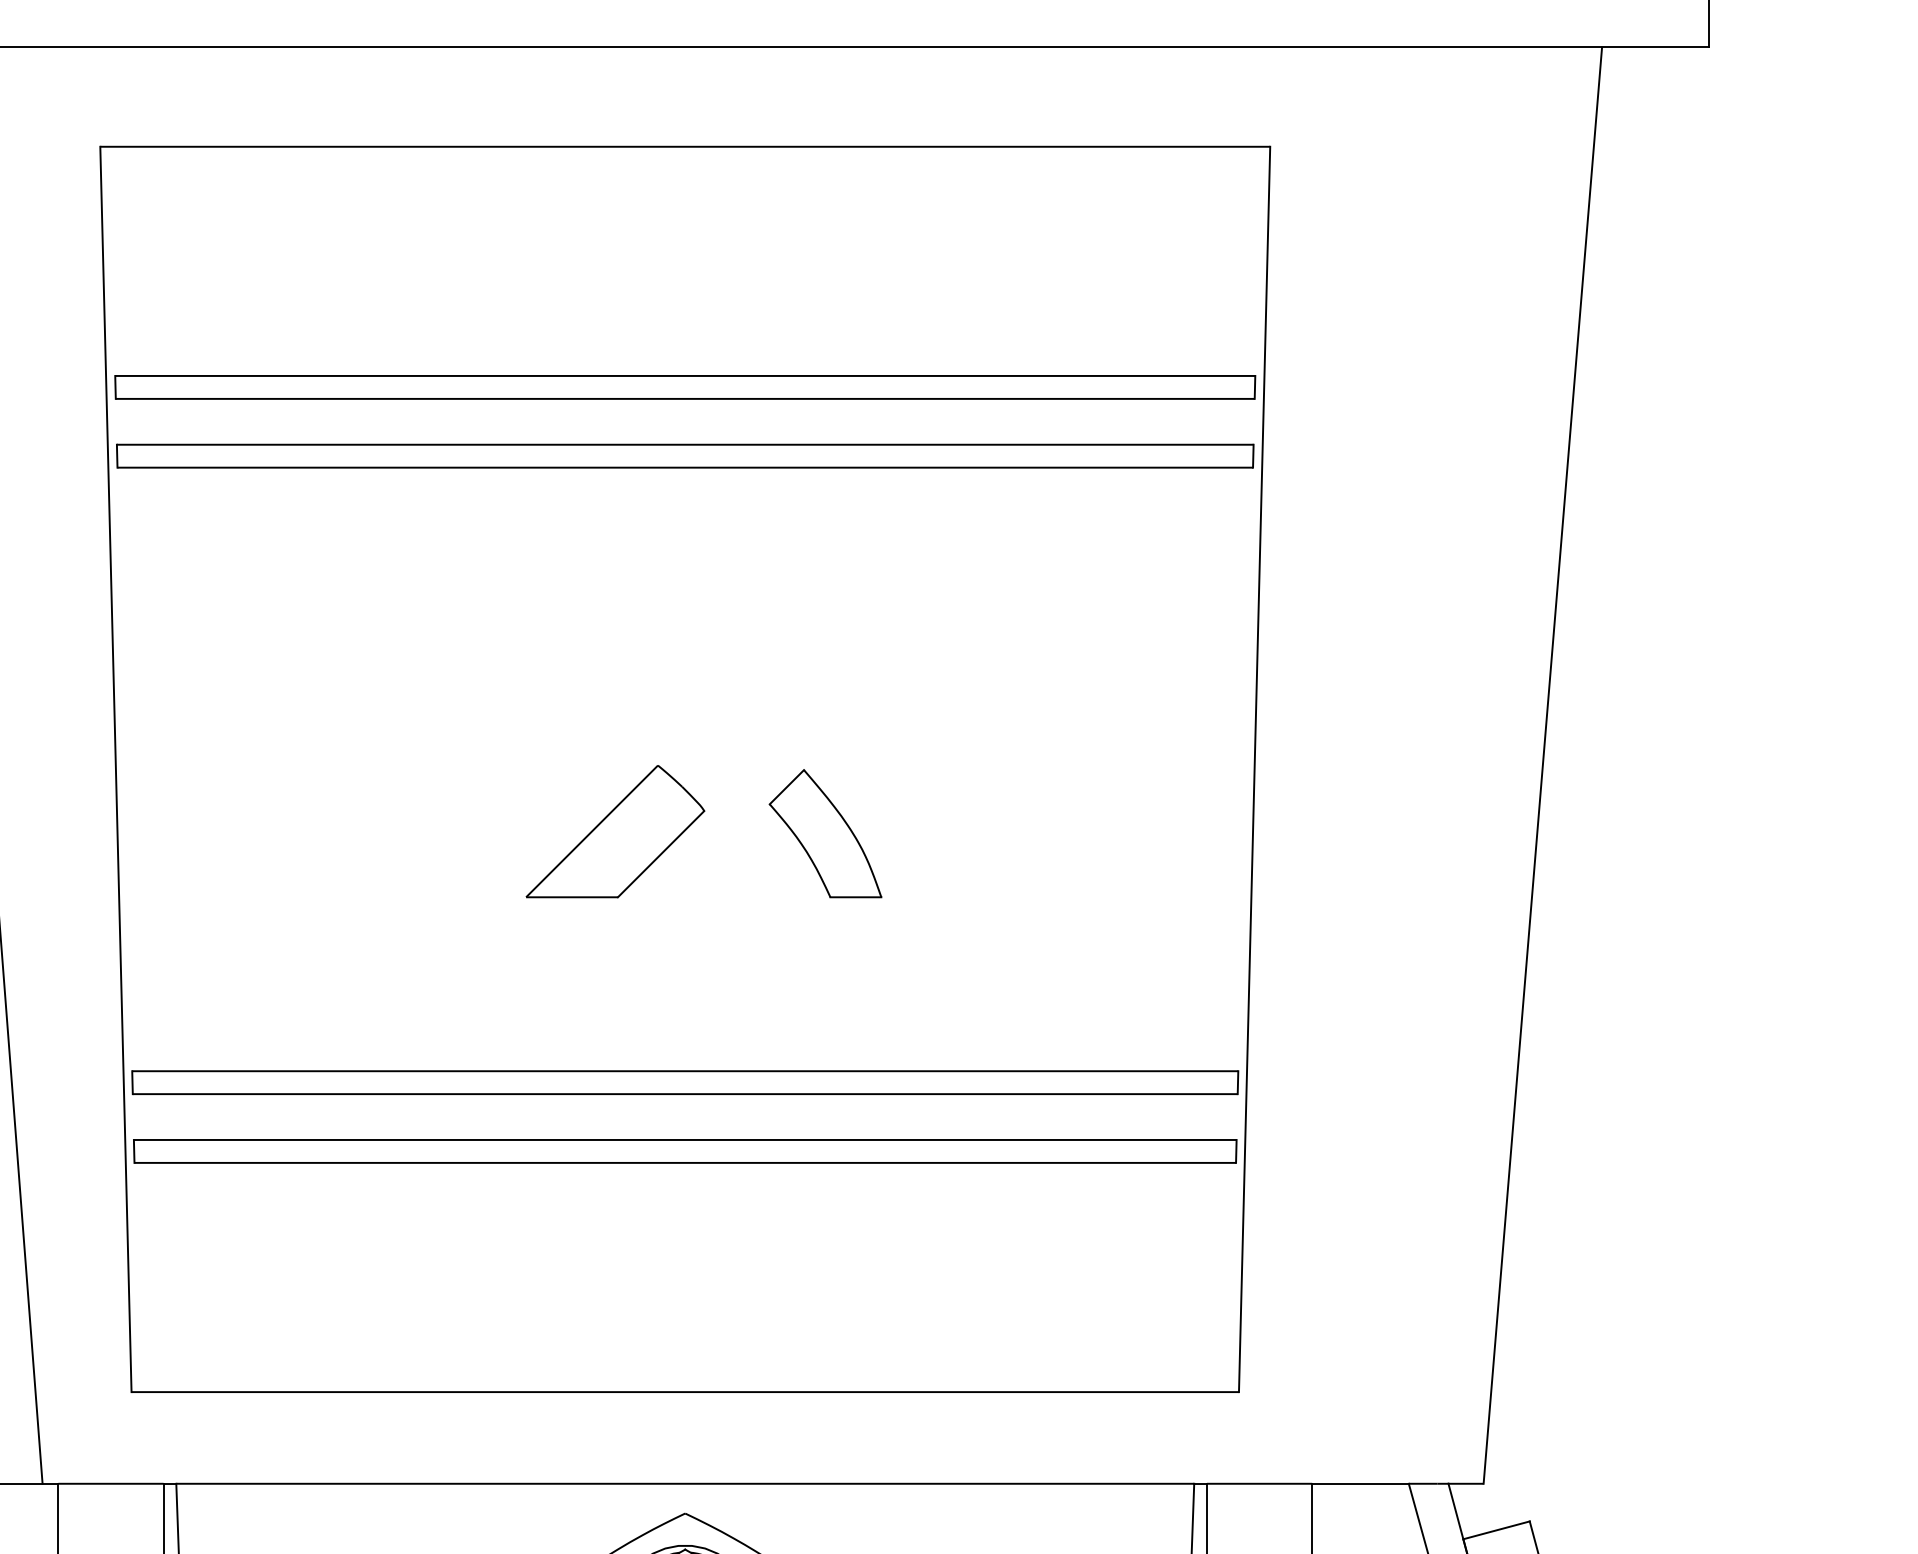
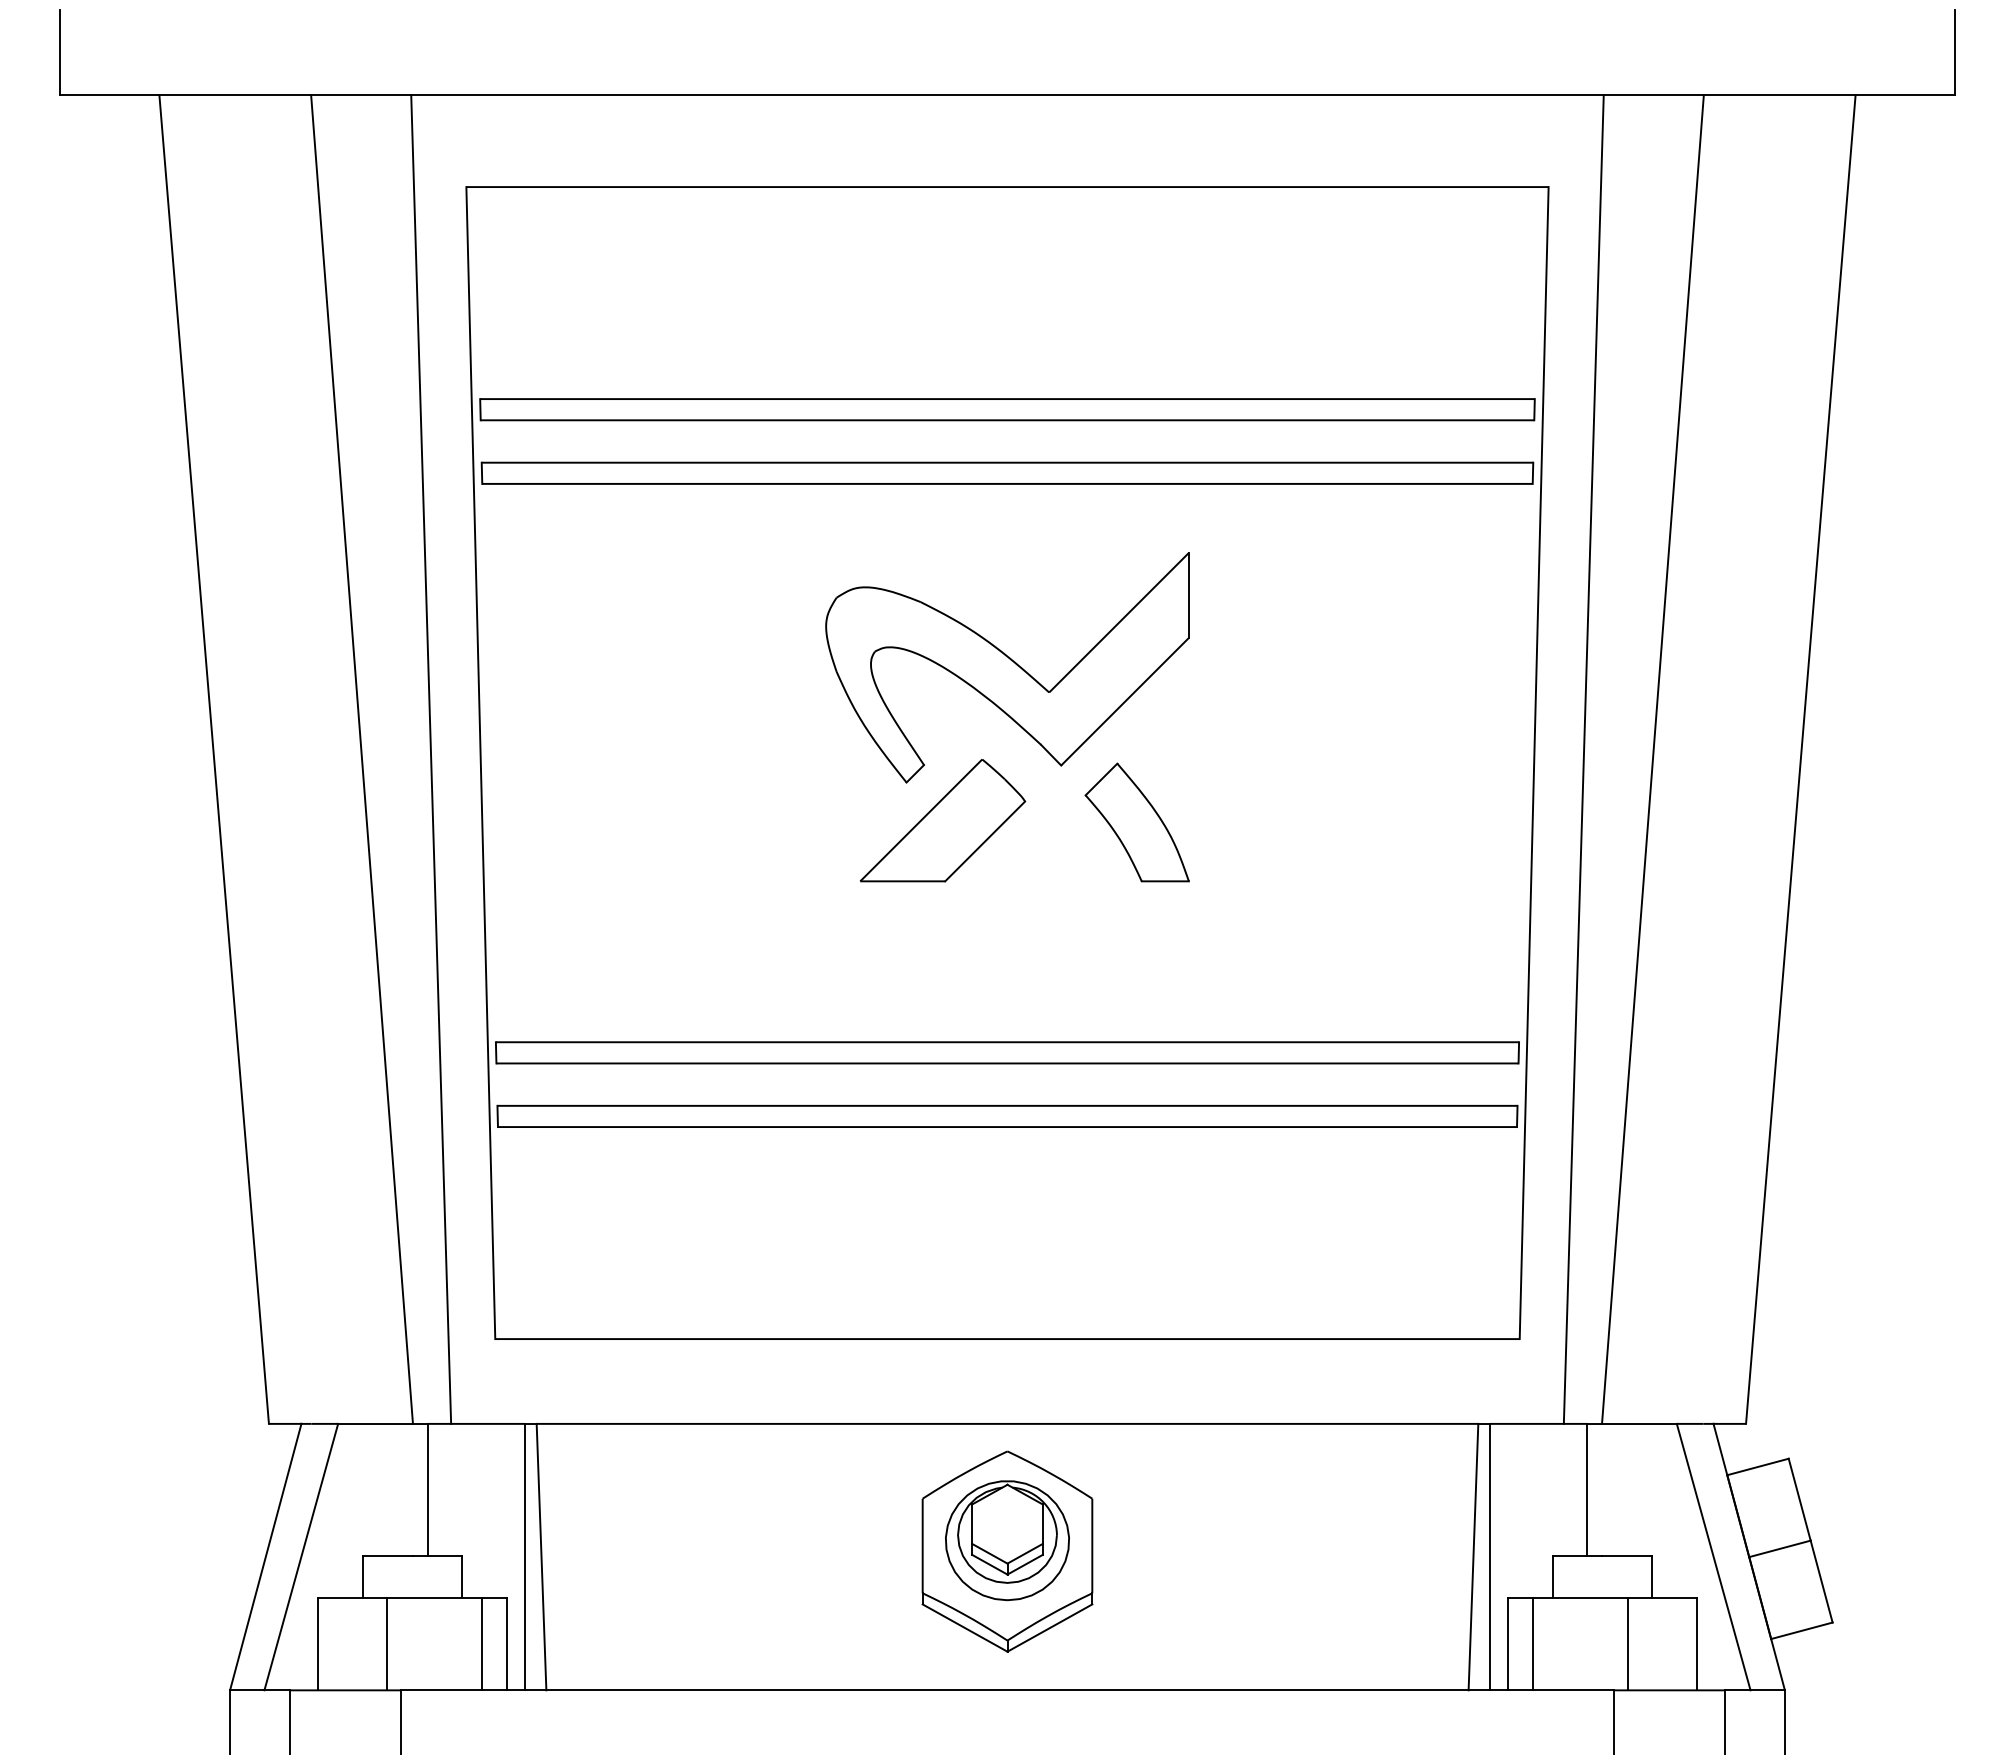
part: (685, 666) -> (1007, 667), added
line: (62, 765) -> (431, 759), added
line: (1307, 765) -> (1583, 759), added
line: (1382, 765) -> (1652, 759), added

